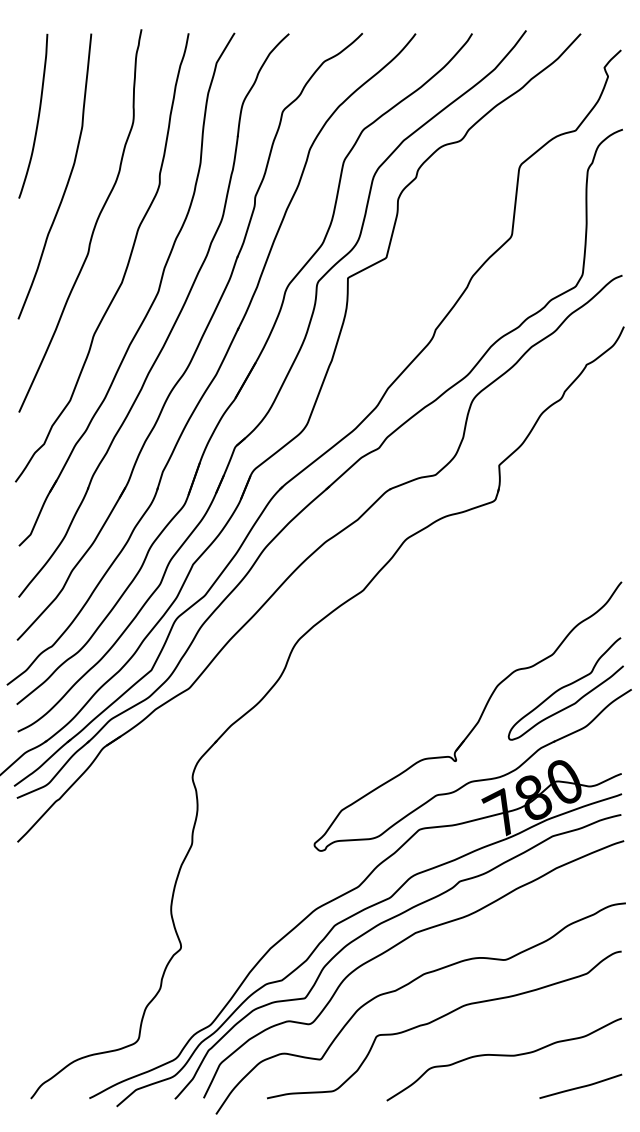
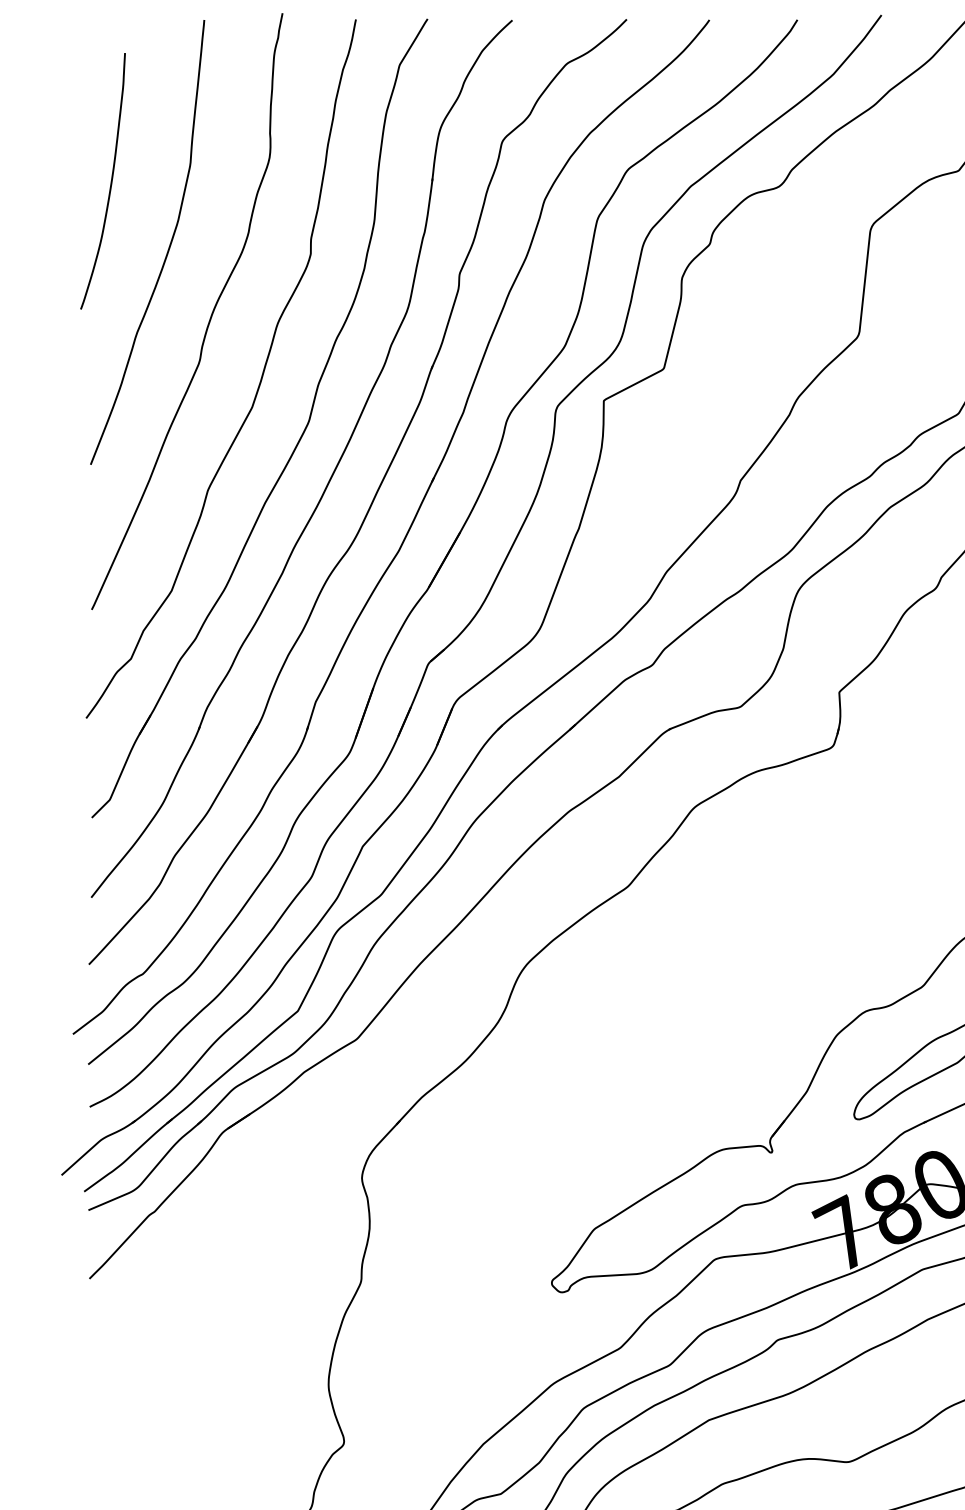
curve: (37, 116) -> (109, 181), moved

